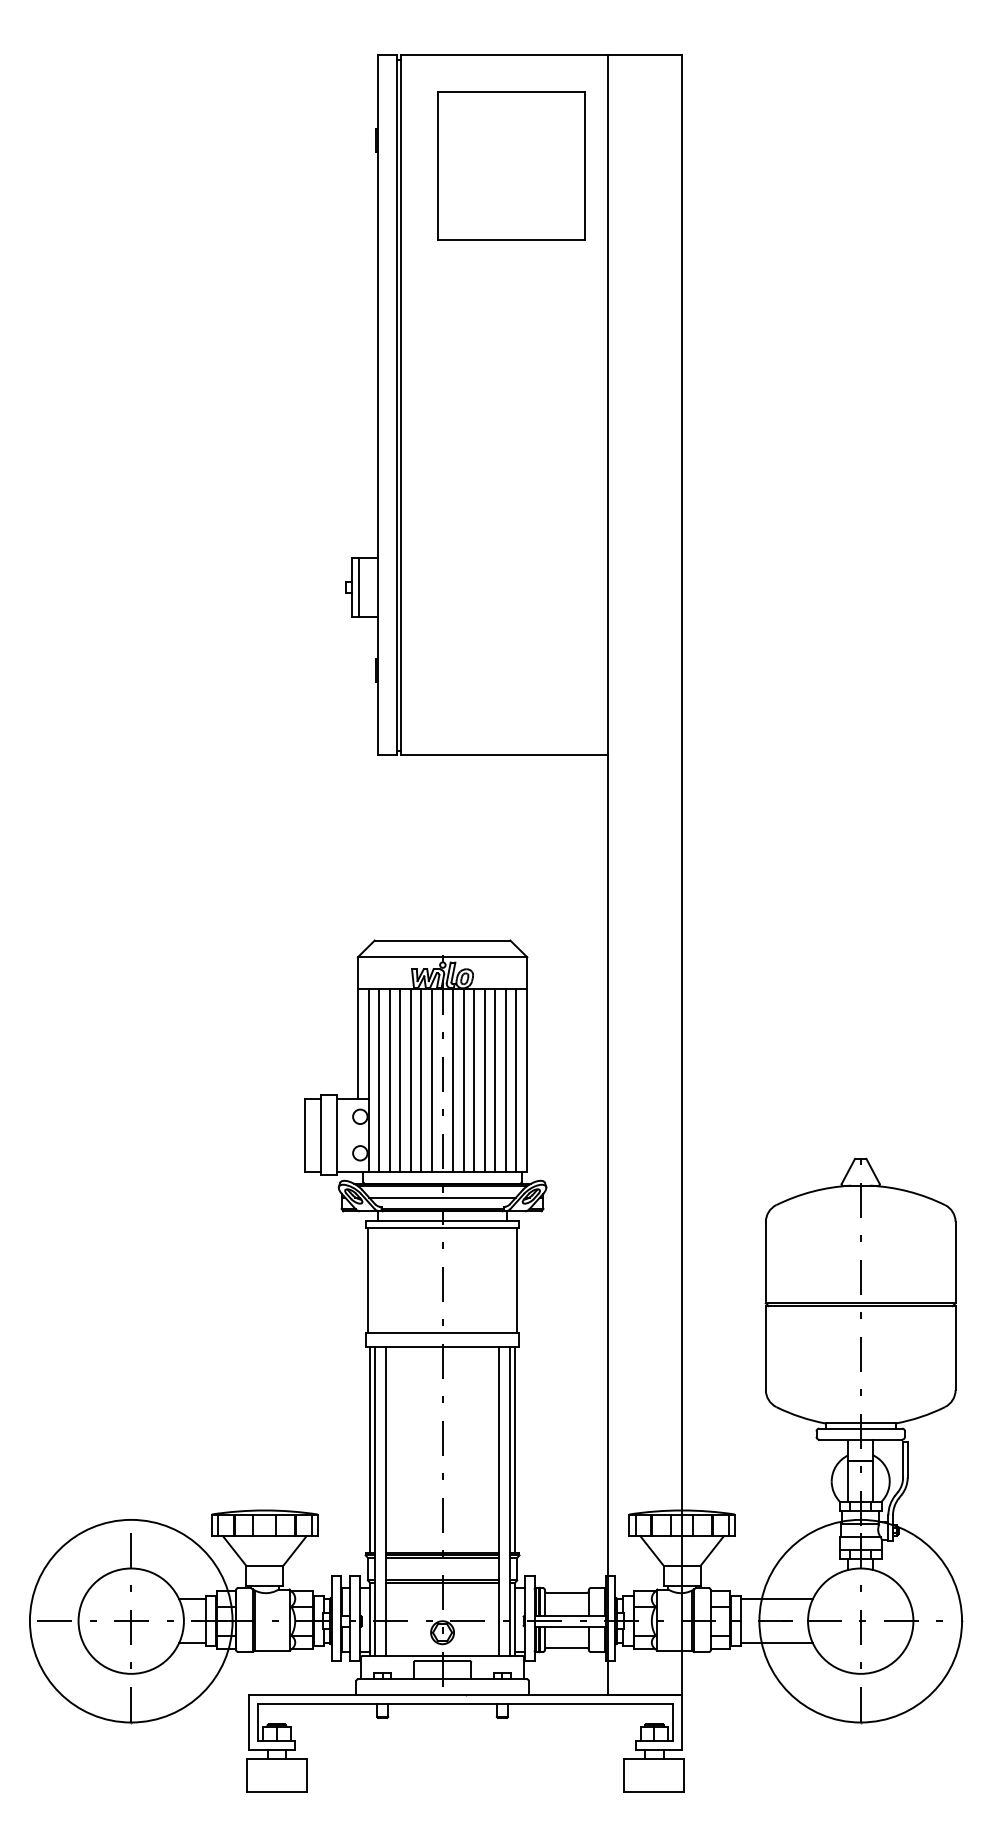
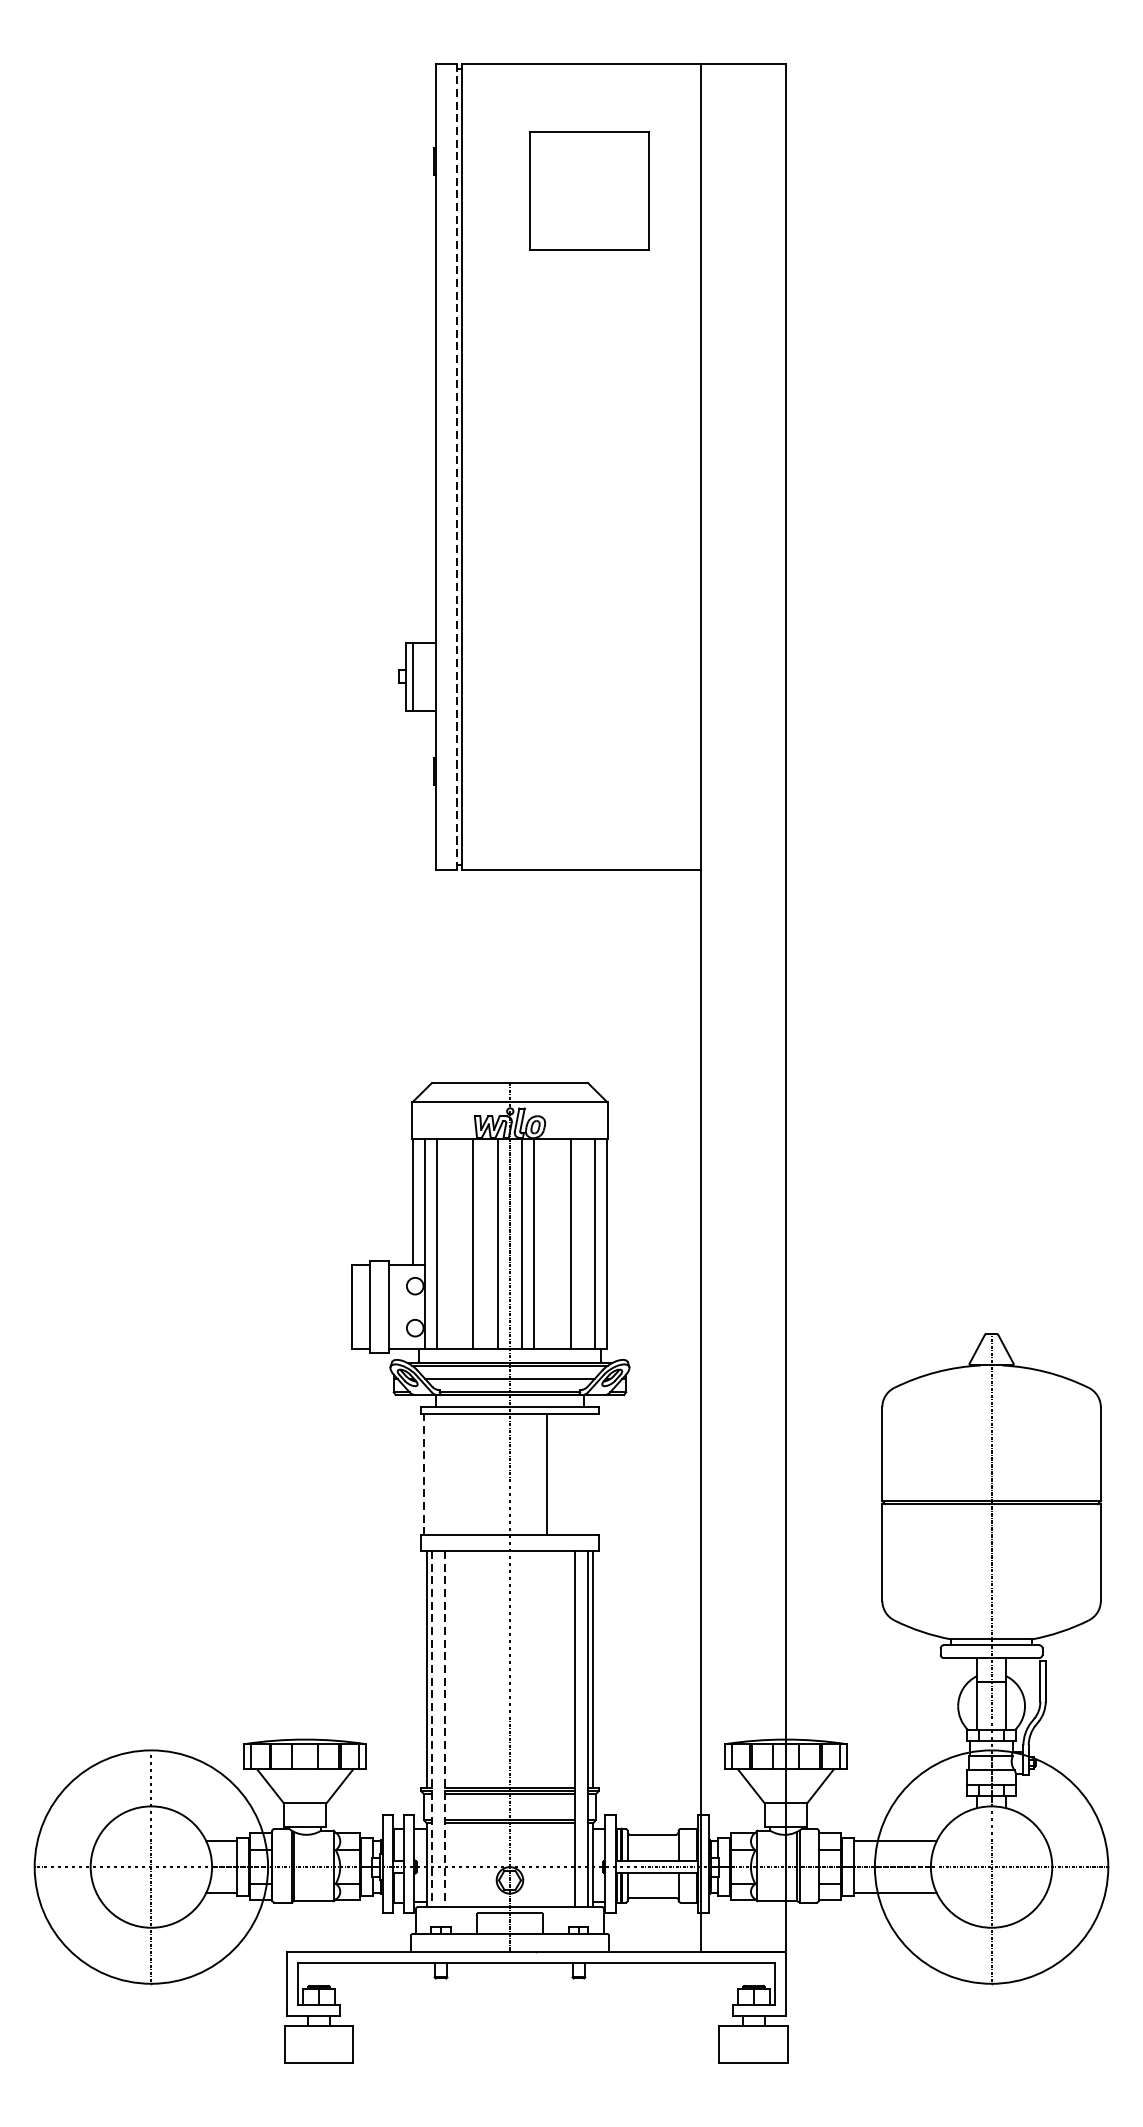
part: (511, 165) -> (589, 190), size x0.7
line: (396, 405) -> (456, 466), solid -> dashed
line: (389, 1080) -> (448, 1244), removed
line: (400, 1080) -> (461, 1244), removed
line: (421, 1080) -> (485, 1244), removed
line: (474, 1080) -> (546, 1244), removed
line: (484, 1080) -> (558, 1244), removed
line: (505, 1080) -> (582, 1244), removed
line: (368, 1280) -> (424, 1474), solid -> dashed
line: (516, 1280) -> (546, 1474), moved
line: (375, 1501) -> (432, 1729), solid -> dashed
line: (386, 1501) -> (445, 1729), solid -> dashed

